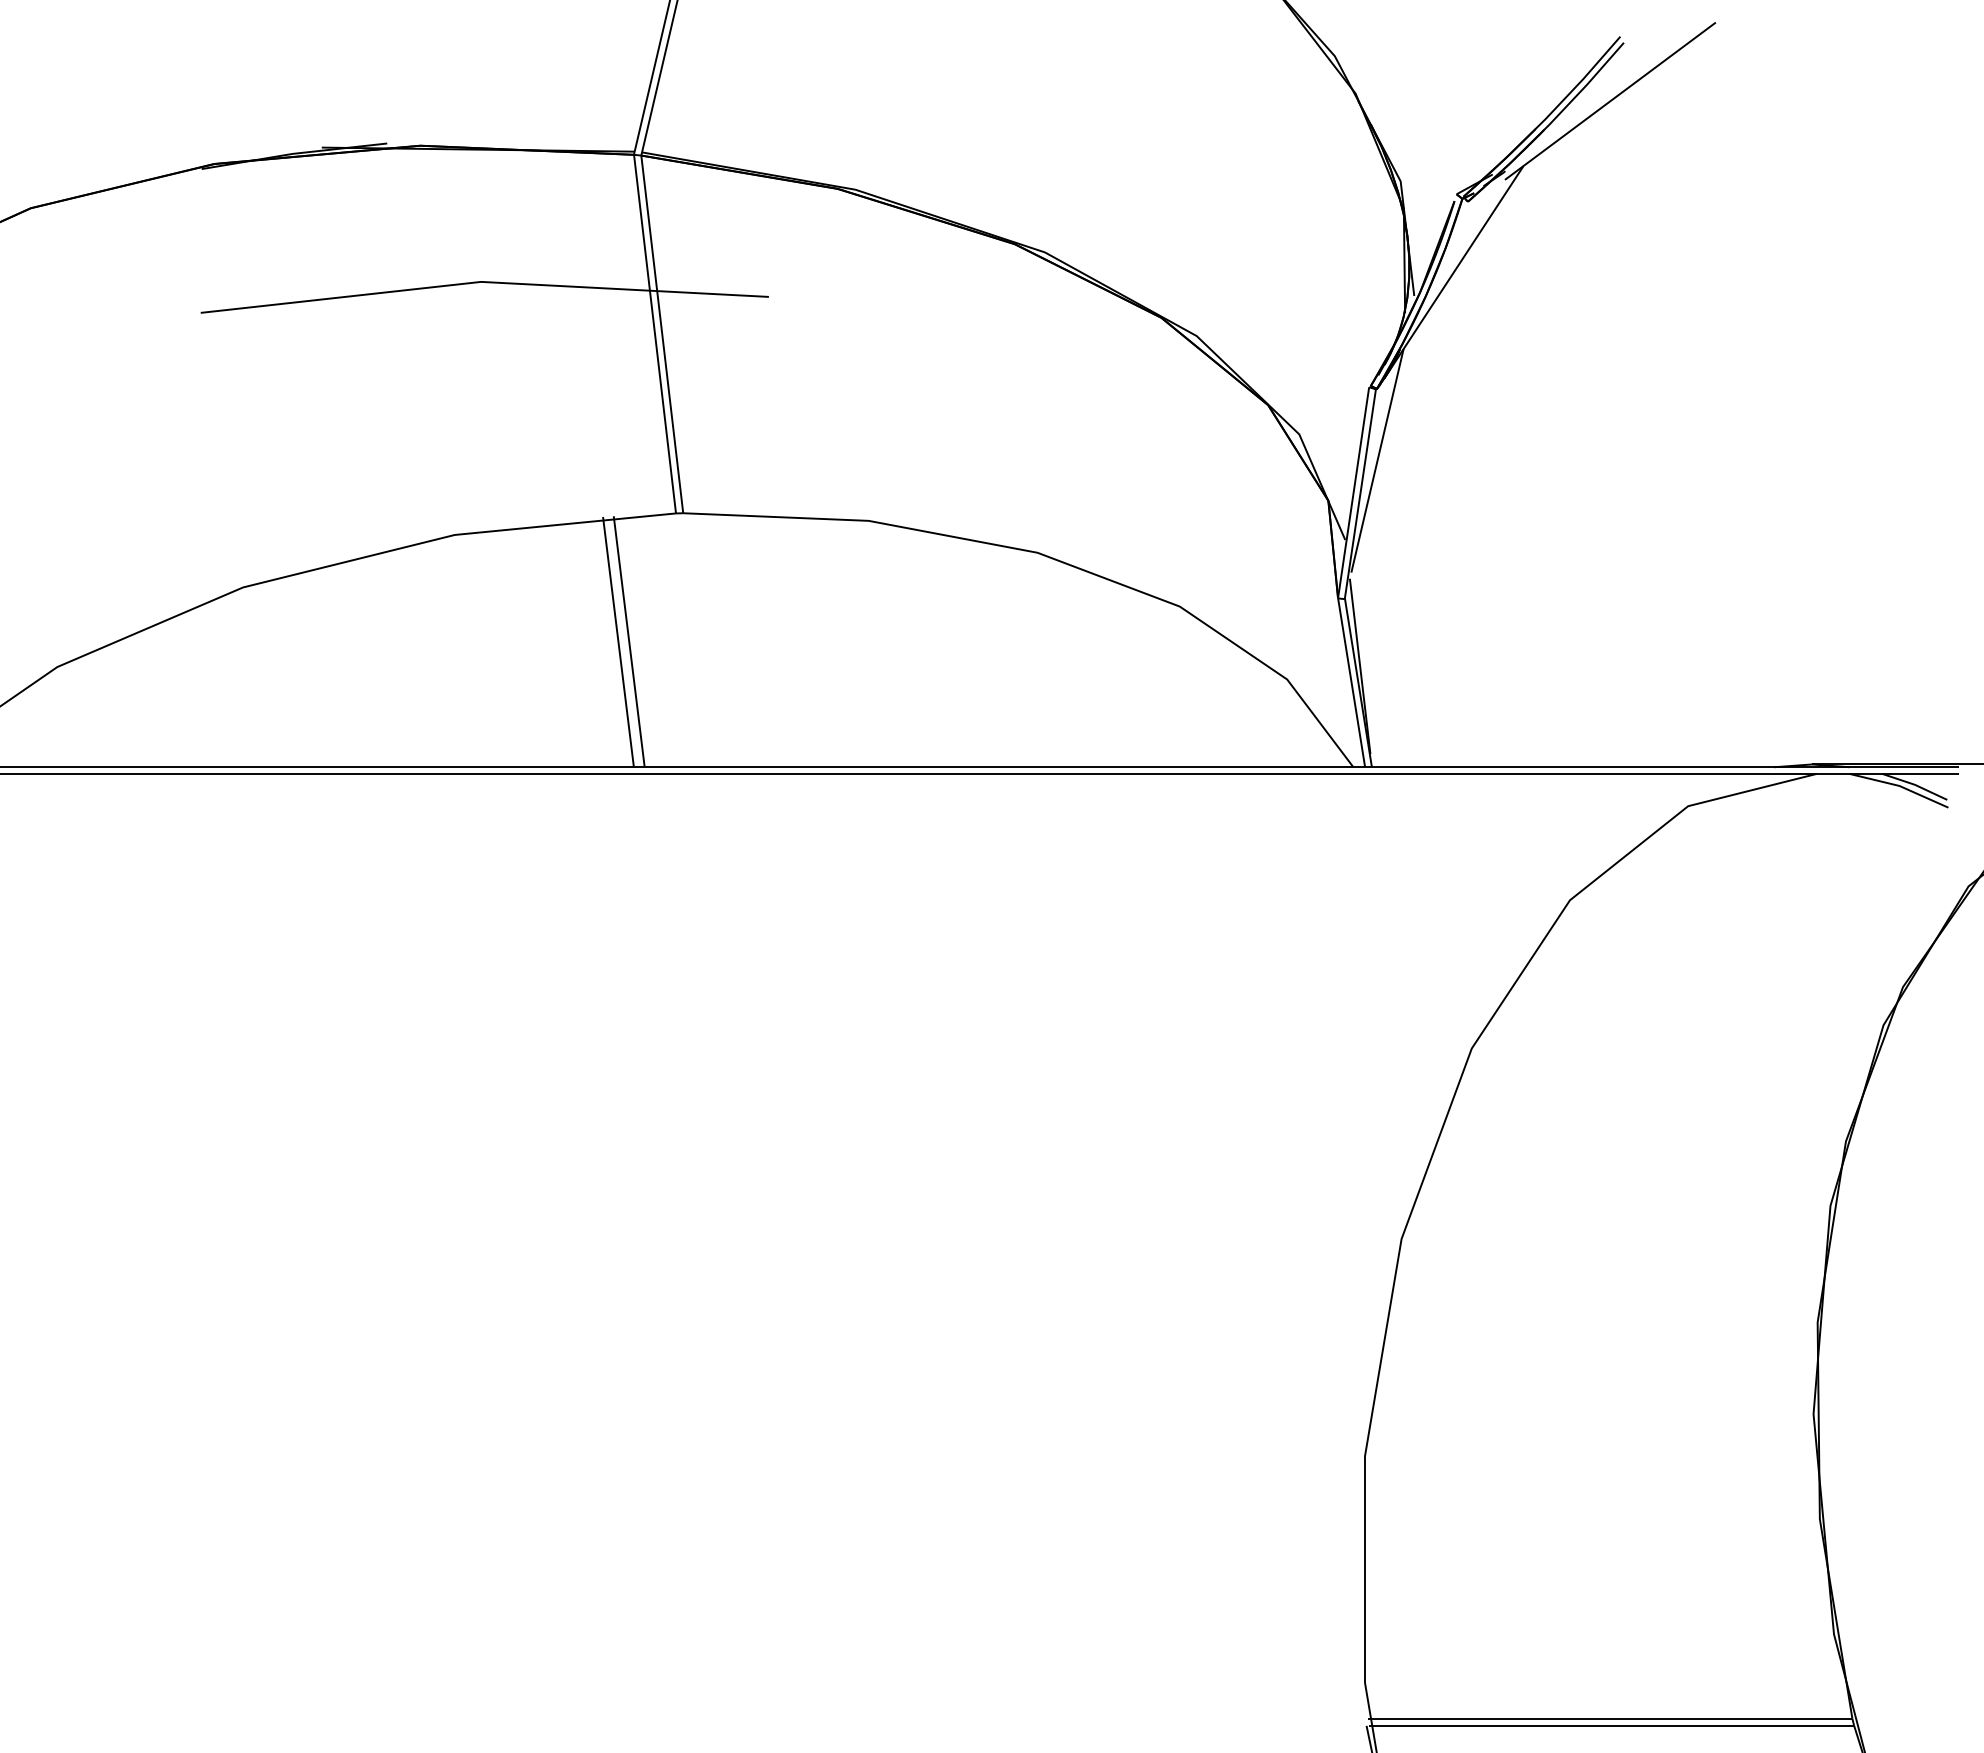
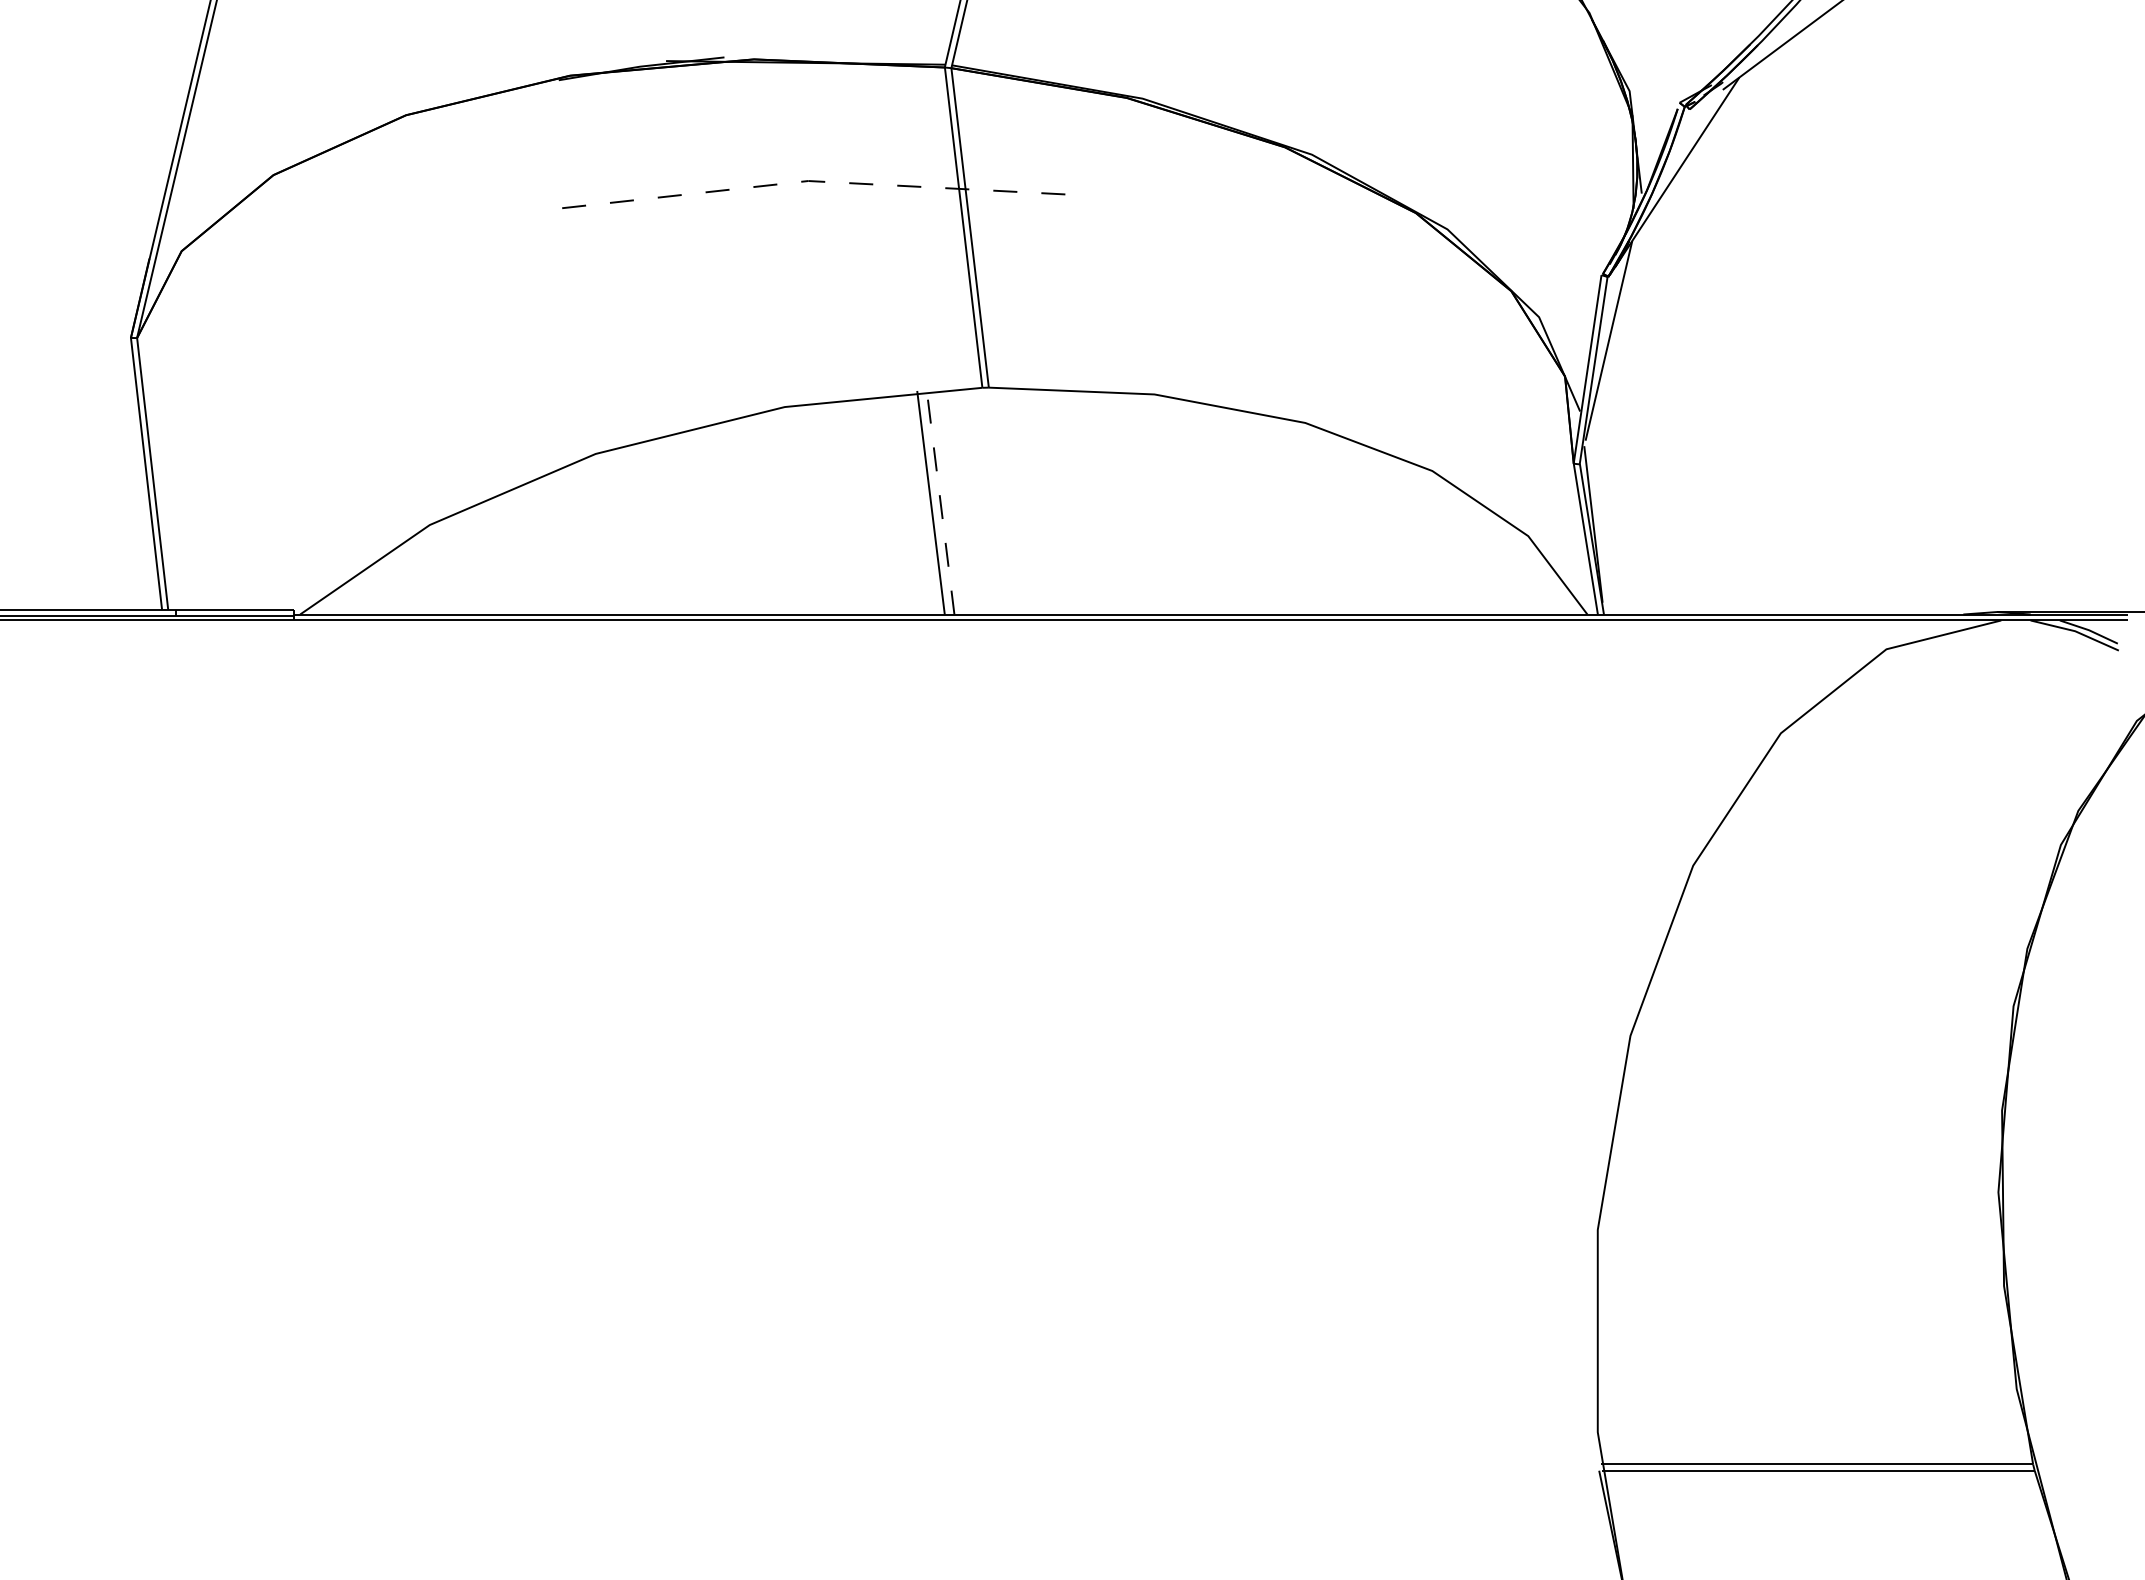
line: (483, 282) -> (810, 181), solid -> dashed
line: (629, 641) -> (940, 502), solid -> dashed

